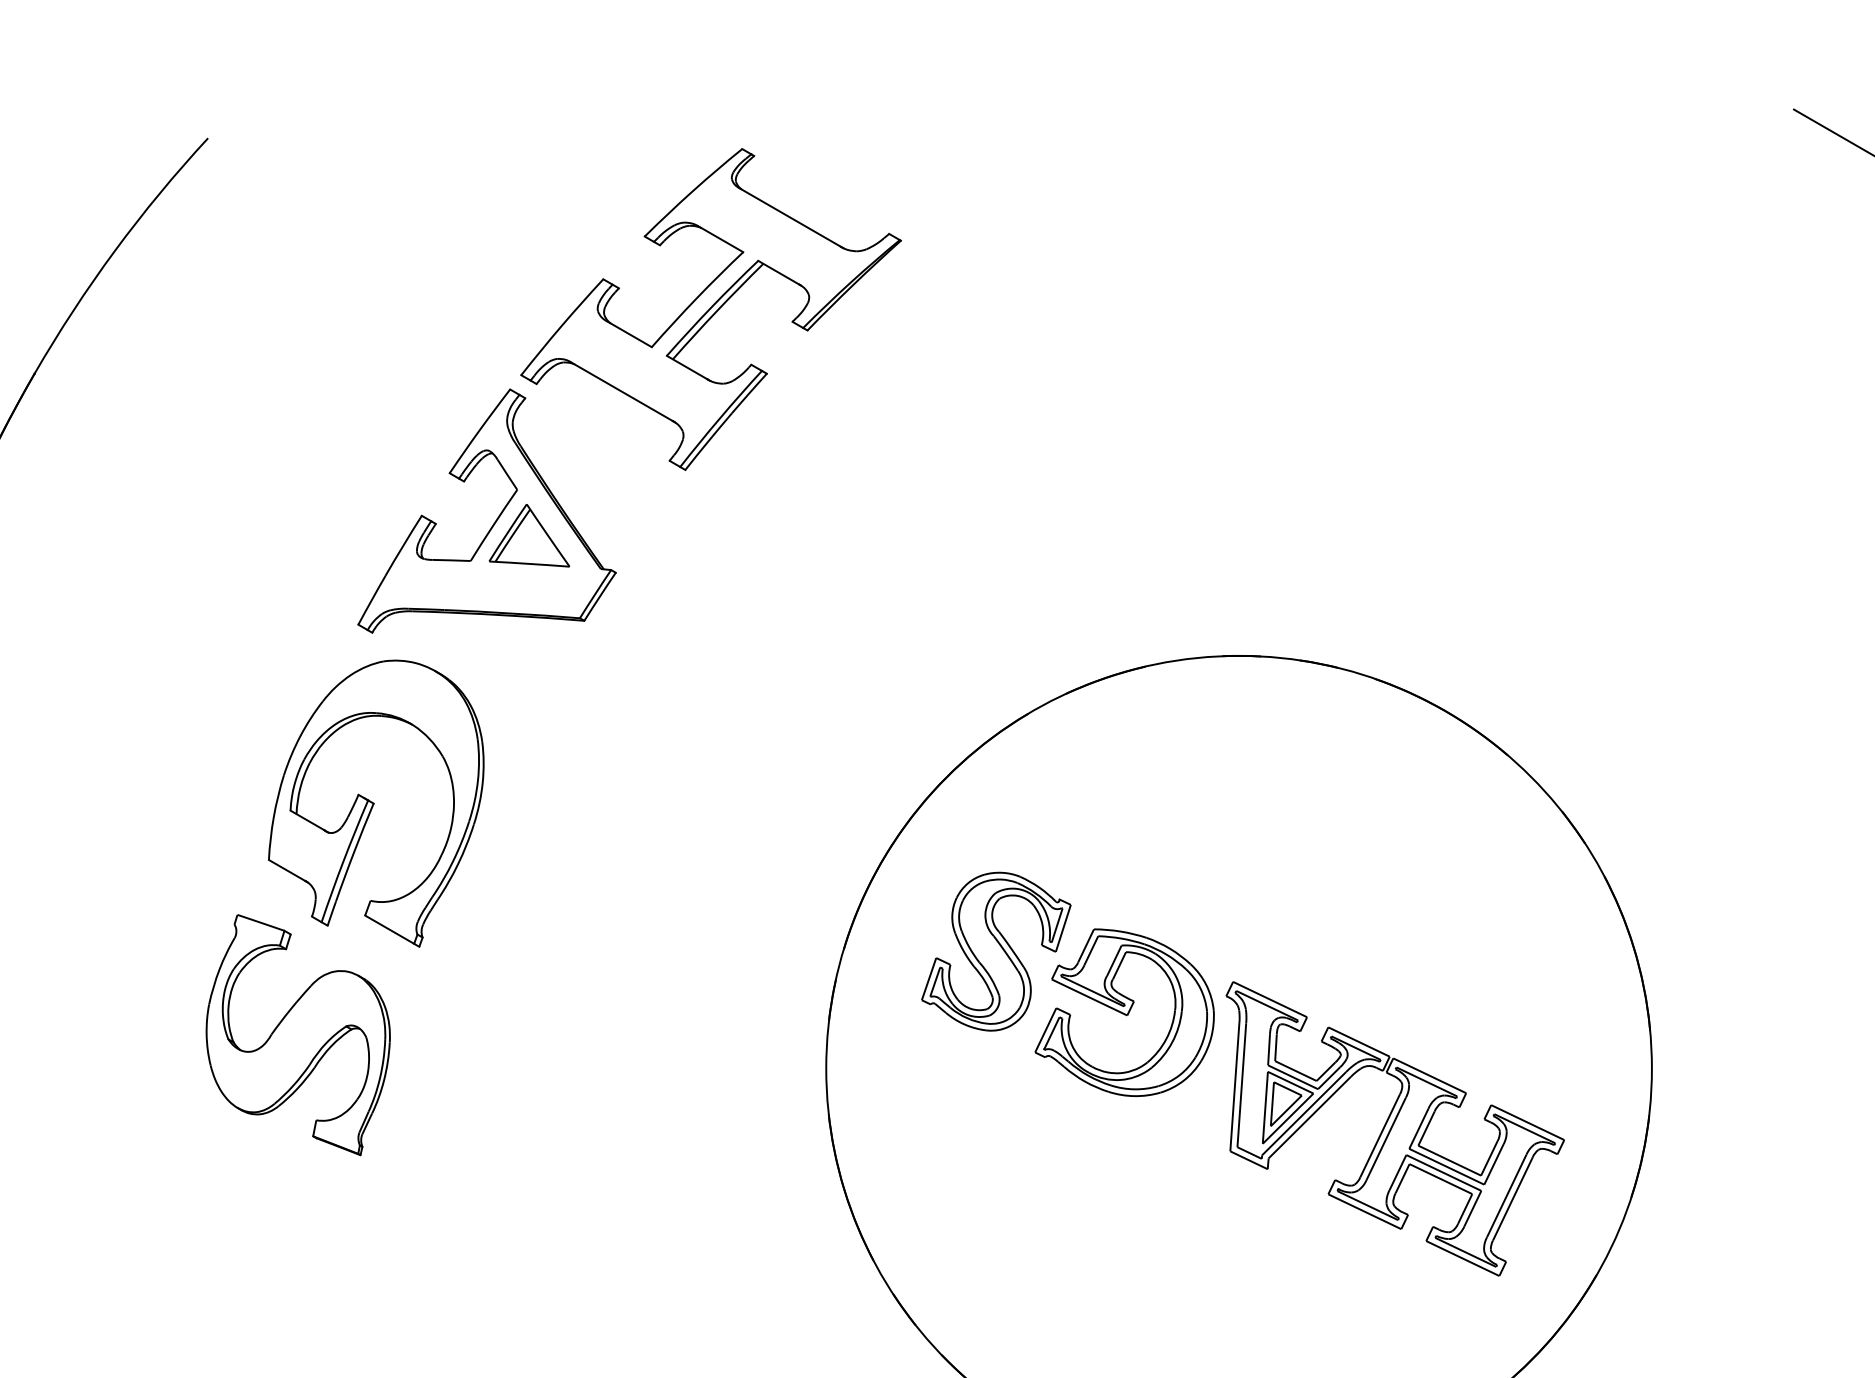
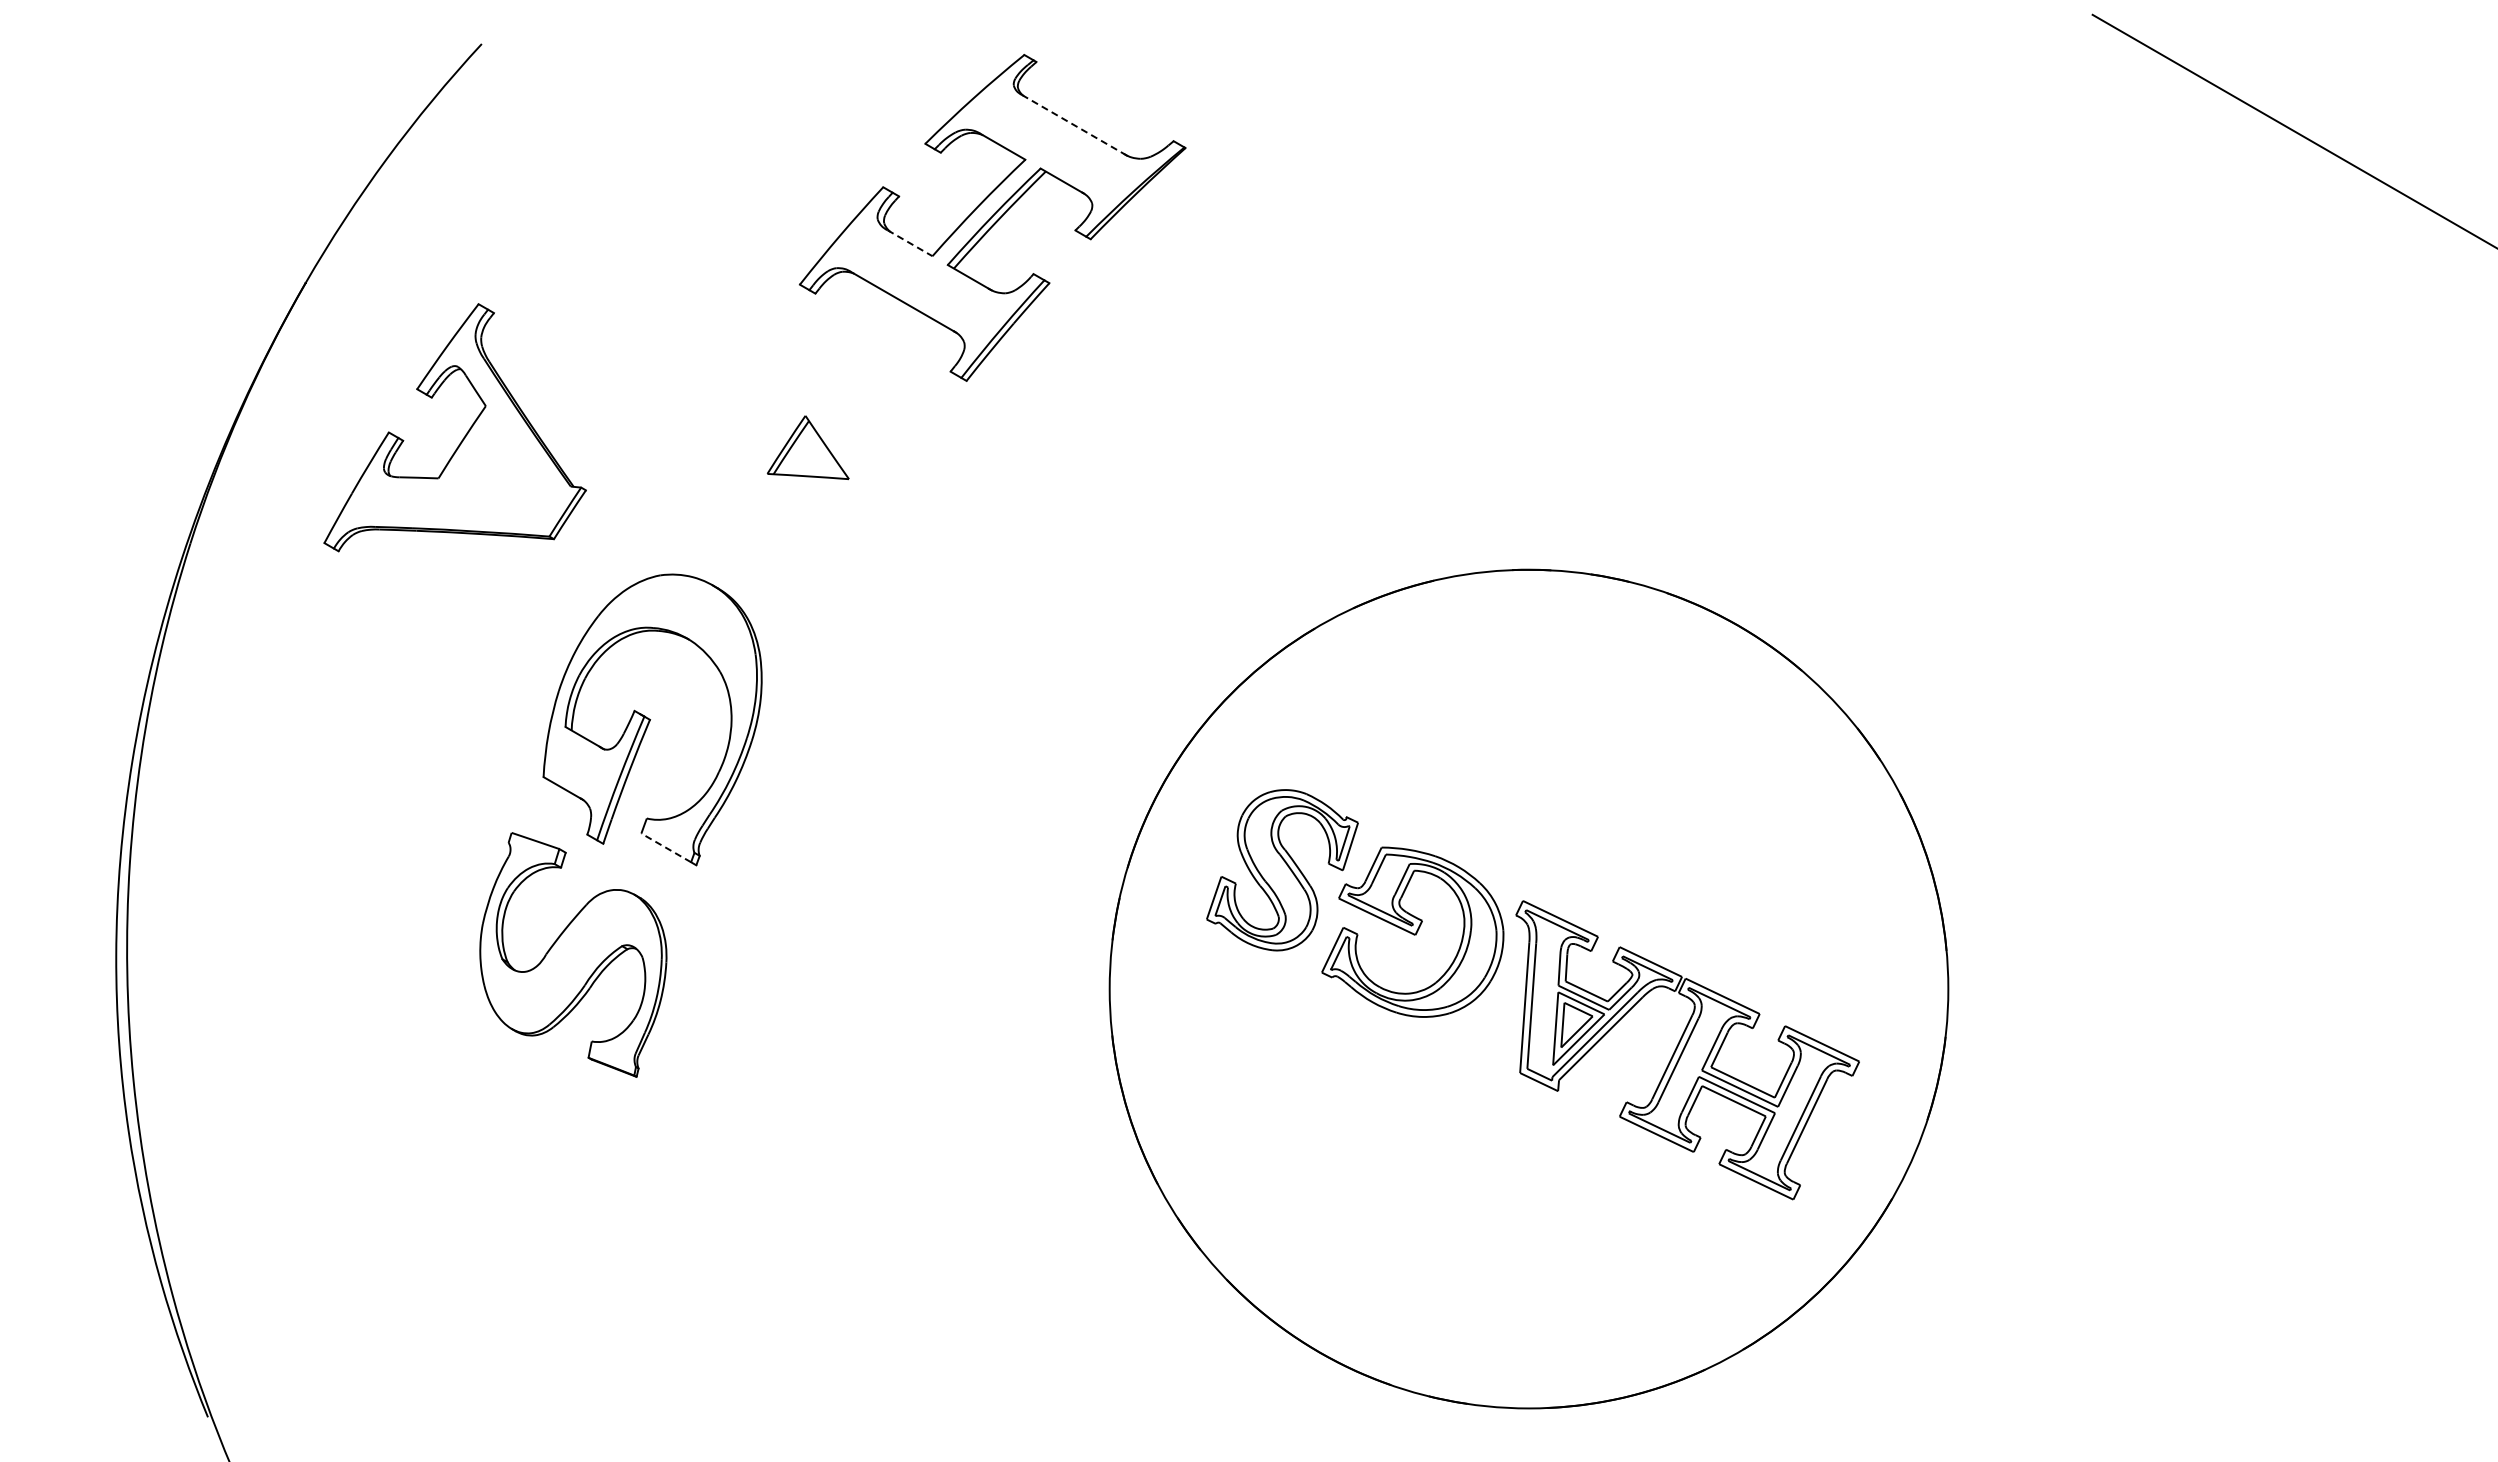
line: (790, 217) -> (1073, 124), solid -> dashed
line: (630, 334) -> (910, 243), solid -> dashed
part: (496, 518) -> (464, 435), moved
line: (389, 929) -> (666, 847), solid -> dashed

